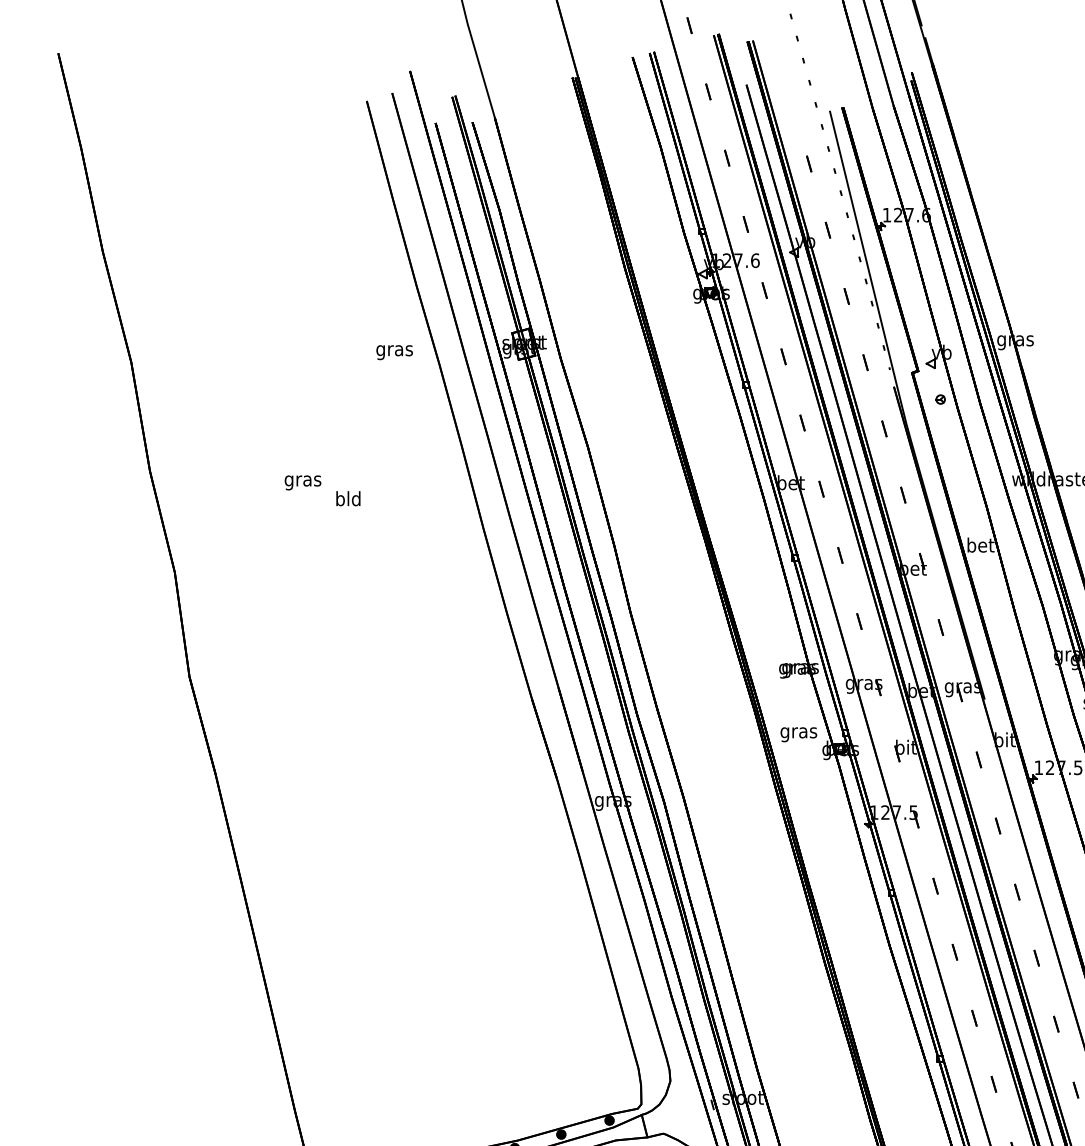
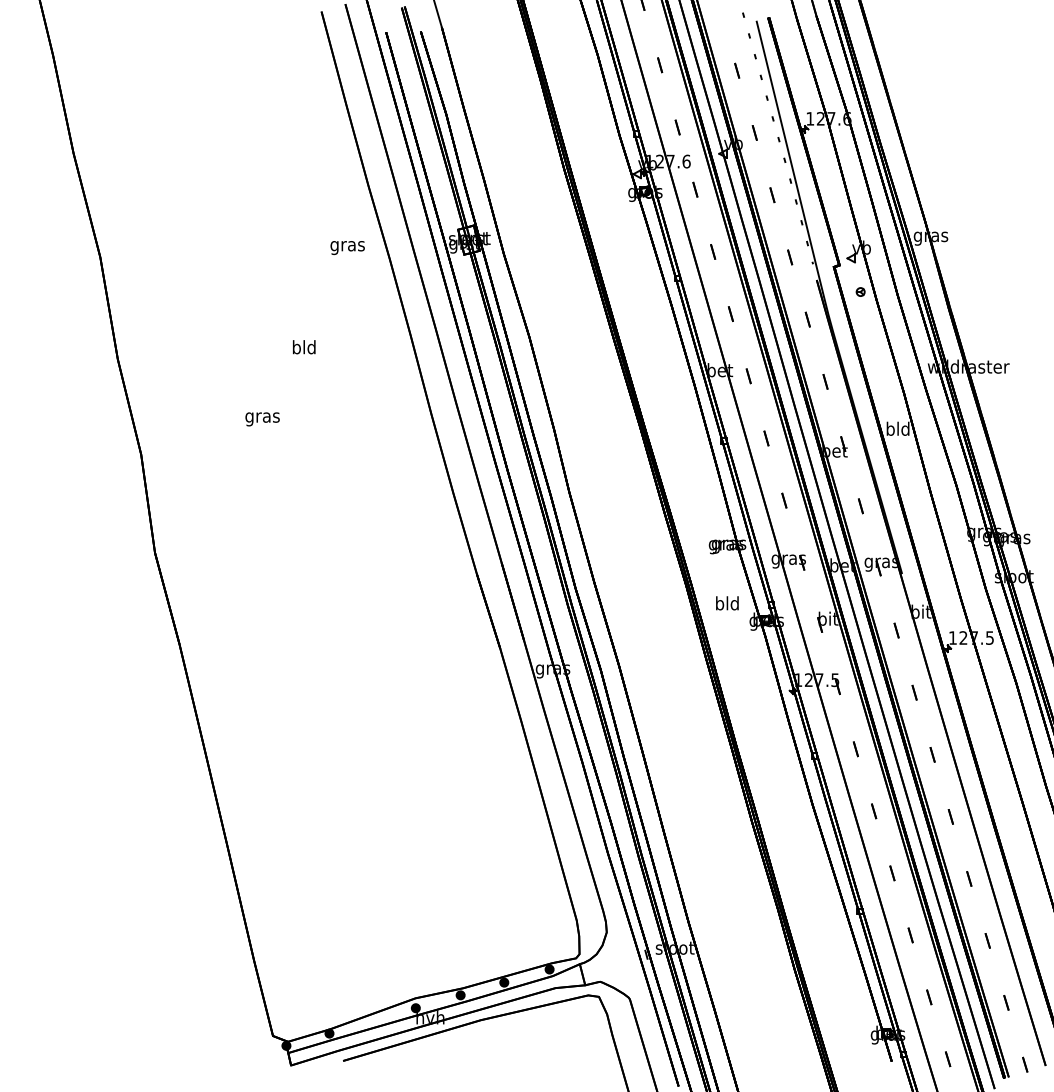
text: (302, 483) -> (262, 419), moved
text: (348, 499) -> (304, 347), moved
text: (980, 544) -> (898, 428), bet -> bld
text: (798, 732) -> (727, 604), gras -> bld

